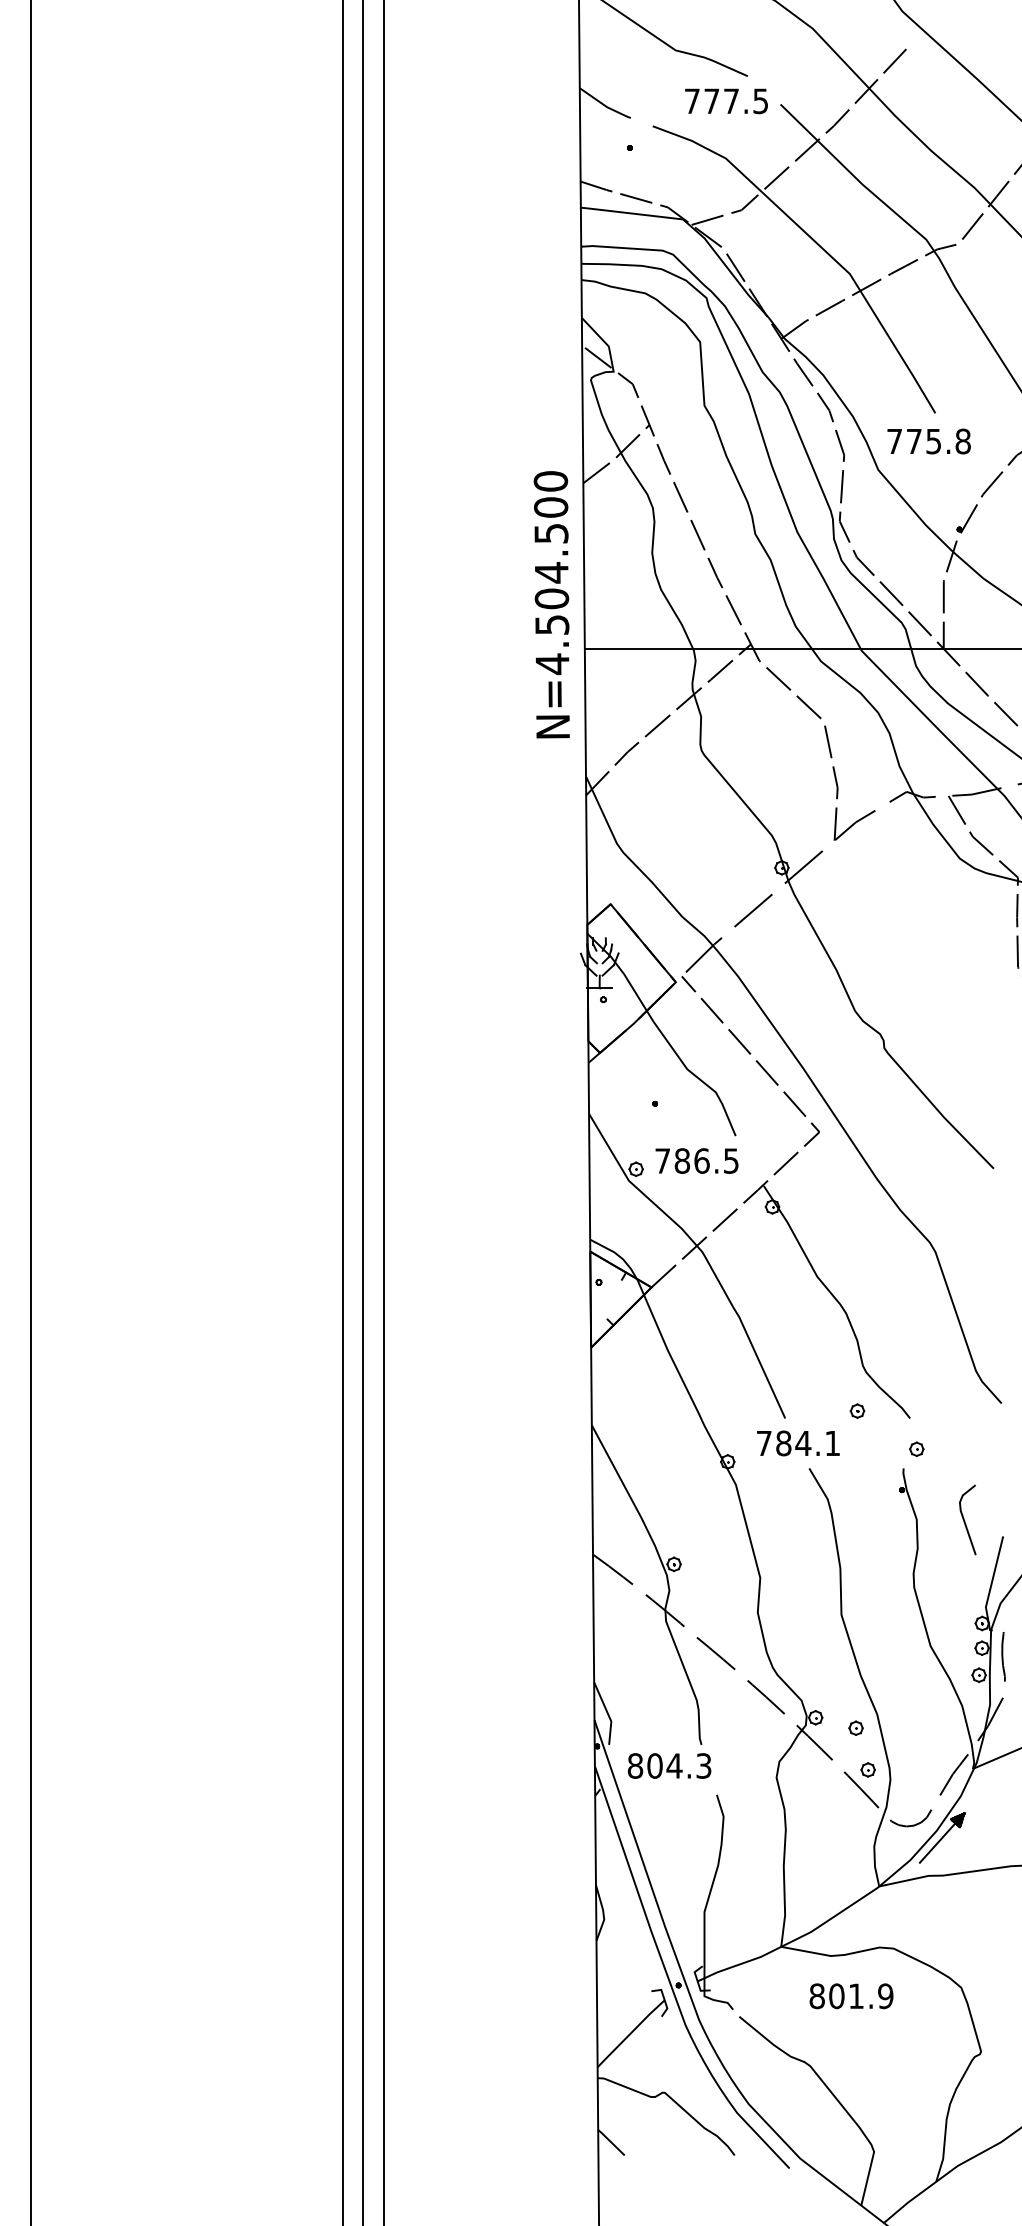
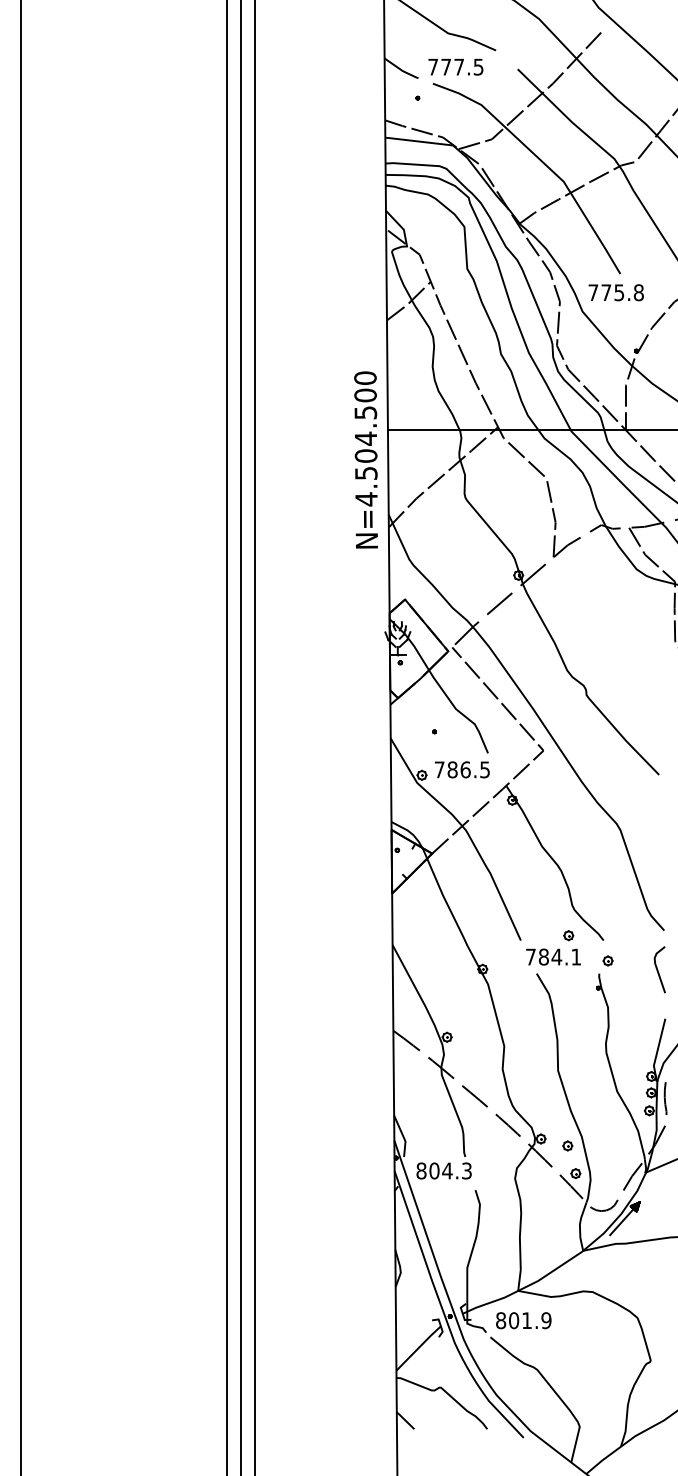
text: (725, 101) -> (455, 67), moved
text: (550, 604) -> (365, 459), moved
text: (798, 1442) -> (553, 956), moved
line: (965, 1519) -> (658, 969), moved
text: (851, 1995) -> (523, 1320), moved

